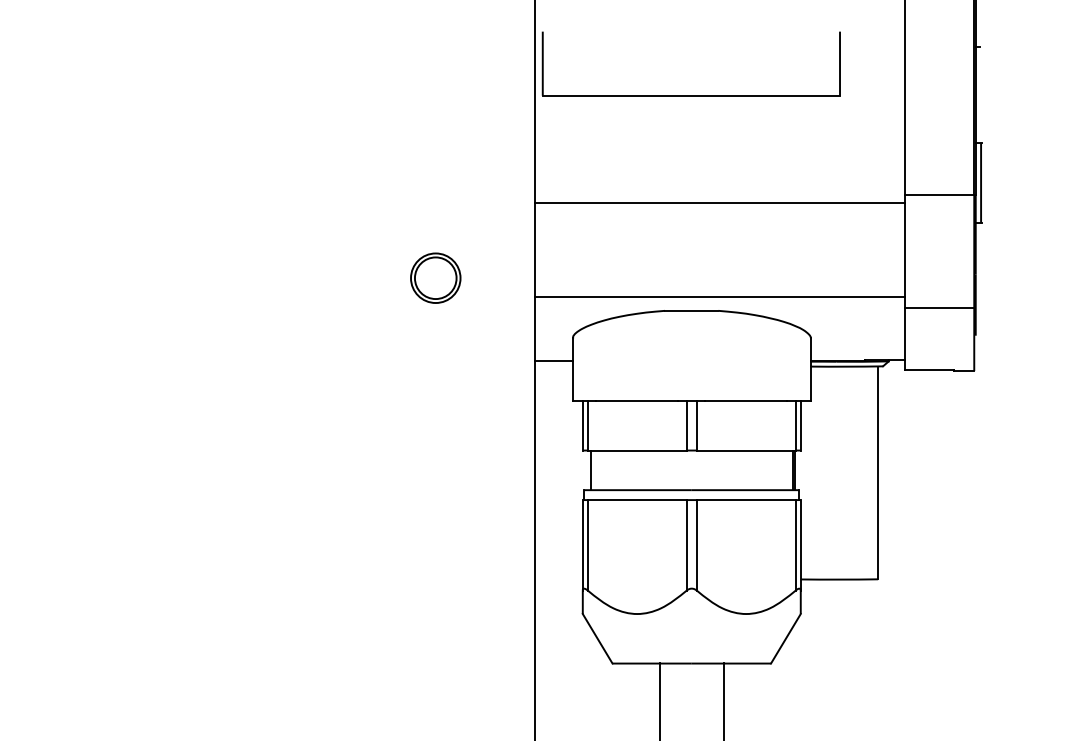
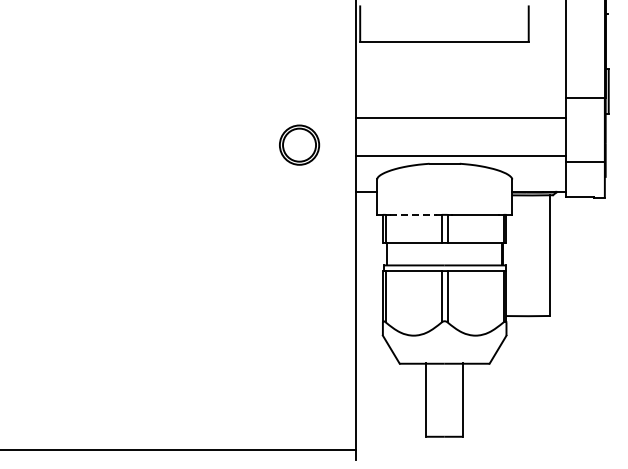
line: (719, 202) -> (460, 118), moved
part: (435, 278) -> (299, 145), size x1.4
line: (638, 400) -> (414, 214), solid -> dashed

